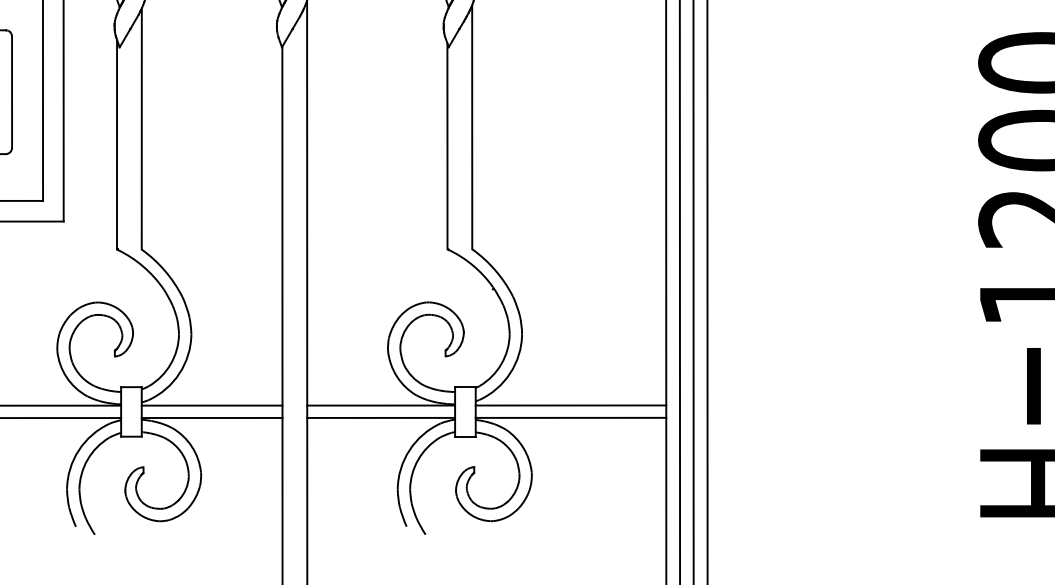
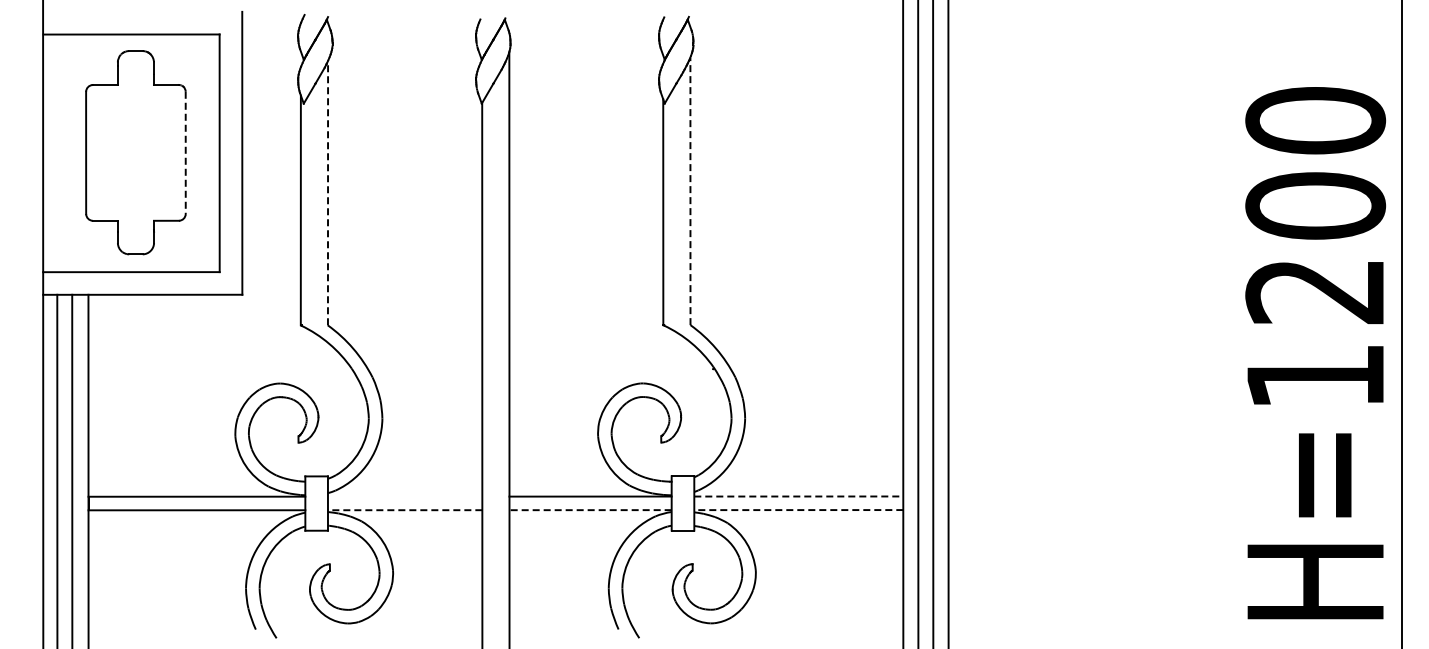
line: (11, 92) -> (185, 153), solid -> dashed
line: (472, 127) -> (690, 191), solid -> dashed
line: (142, 128) -> (328, 192), solid -> dashed
line: (211, 405) -> (404, 496), removed
line: (571, 405) -> (799, 496), solid -> dashed
line: (211, 418) -> (404, 510), solid -> dashed
line: (381, 418) -> (590, 510), solid -> dashed
line: (570, 418) -> (798, 510), solid -> dashed

